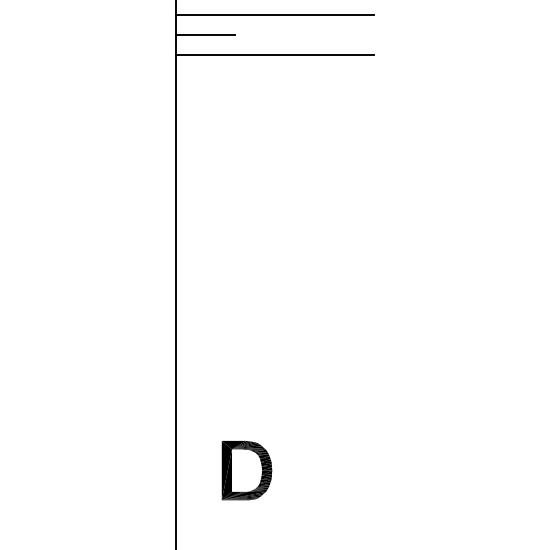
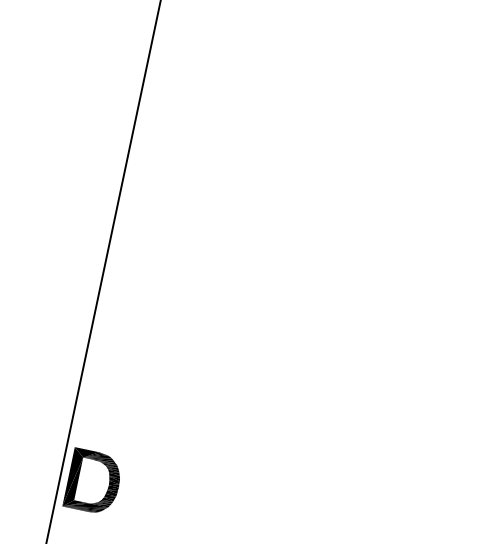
line: (274, 15) -> (255, 40), removed
line: (205, 35) -> (181, 46), removed
line: (274, 54) -> (246, 79), removed
part: (246, 470) -> (93, 481), moved

